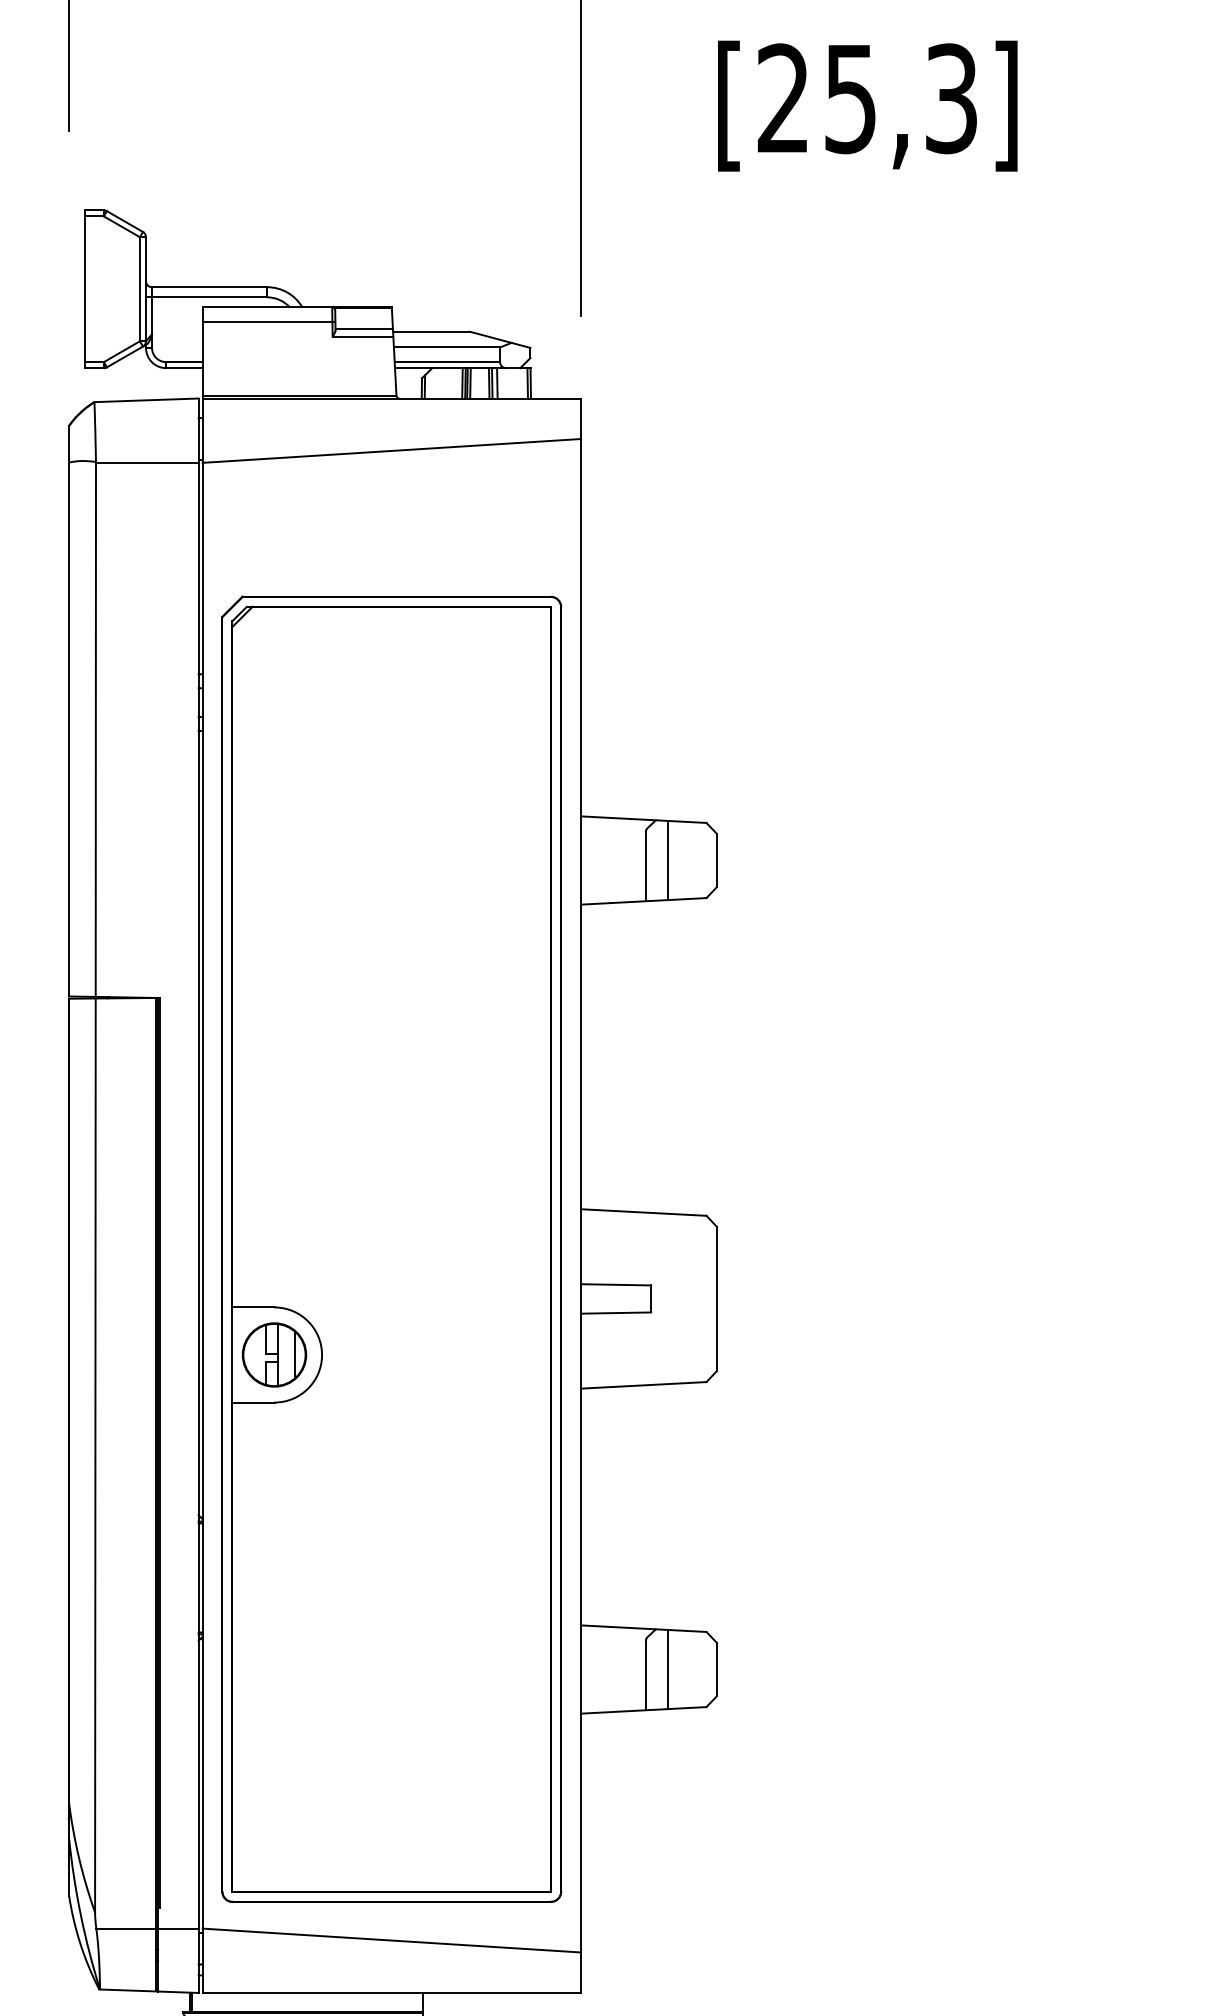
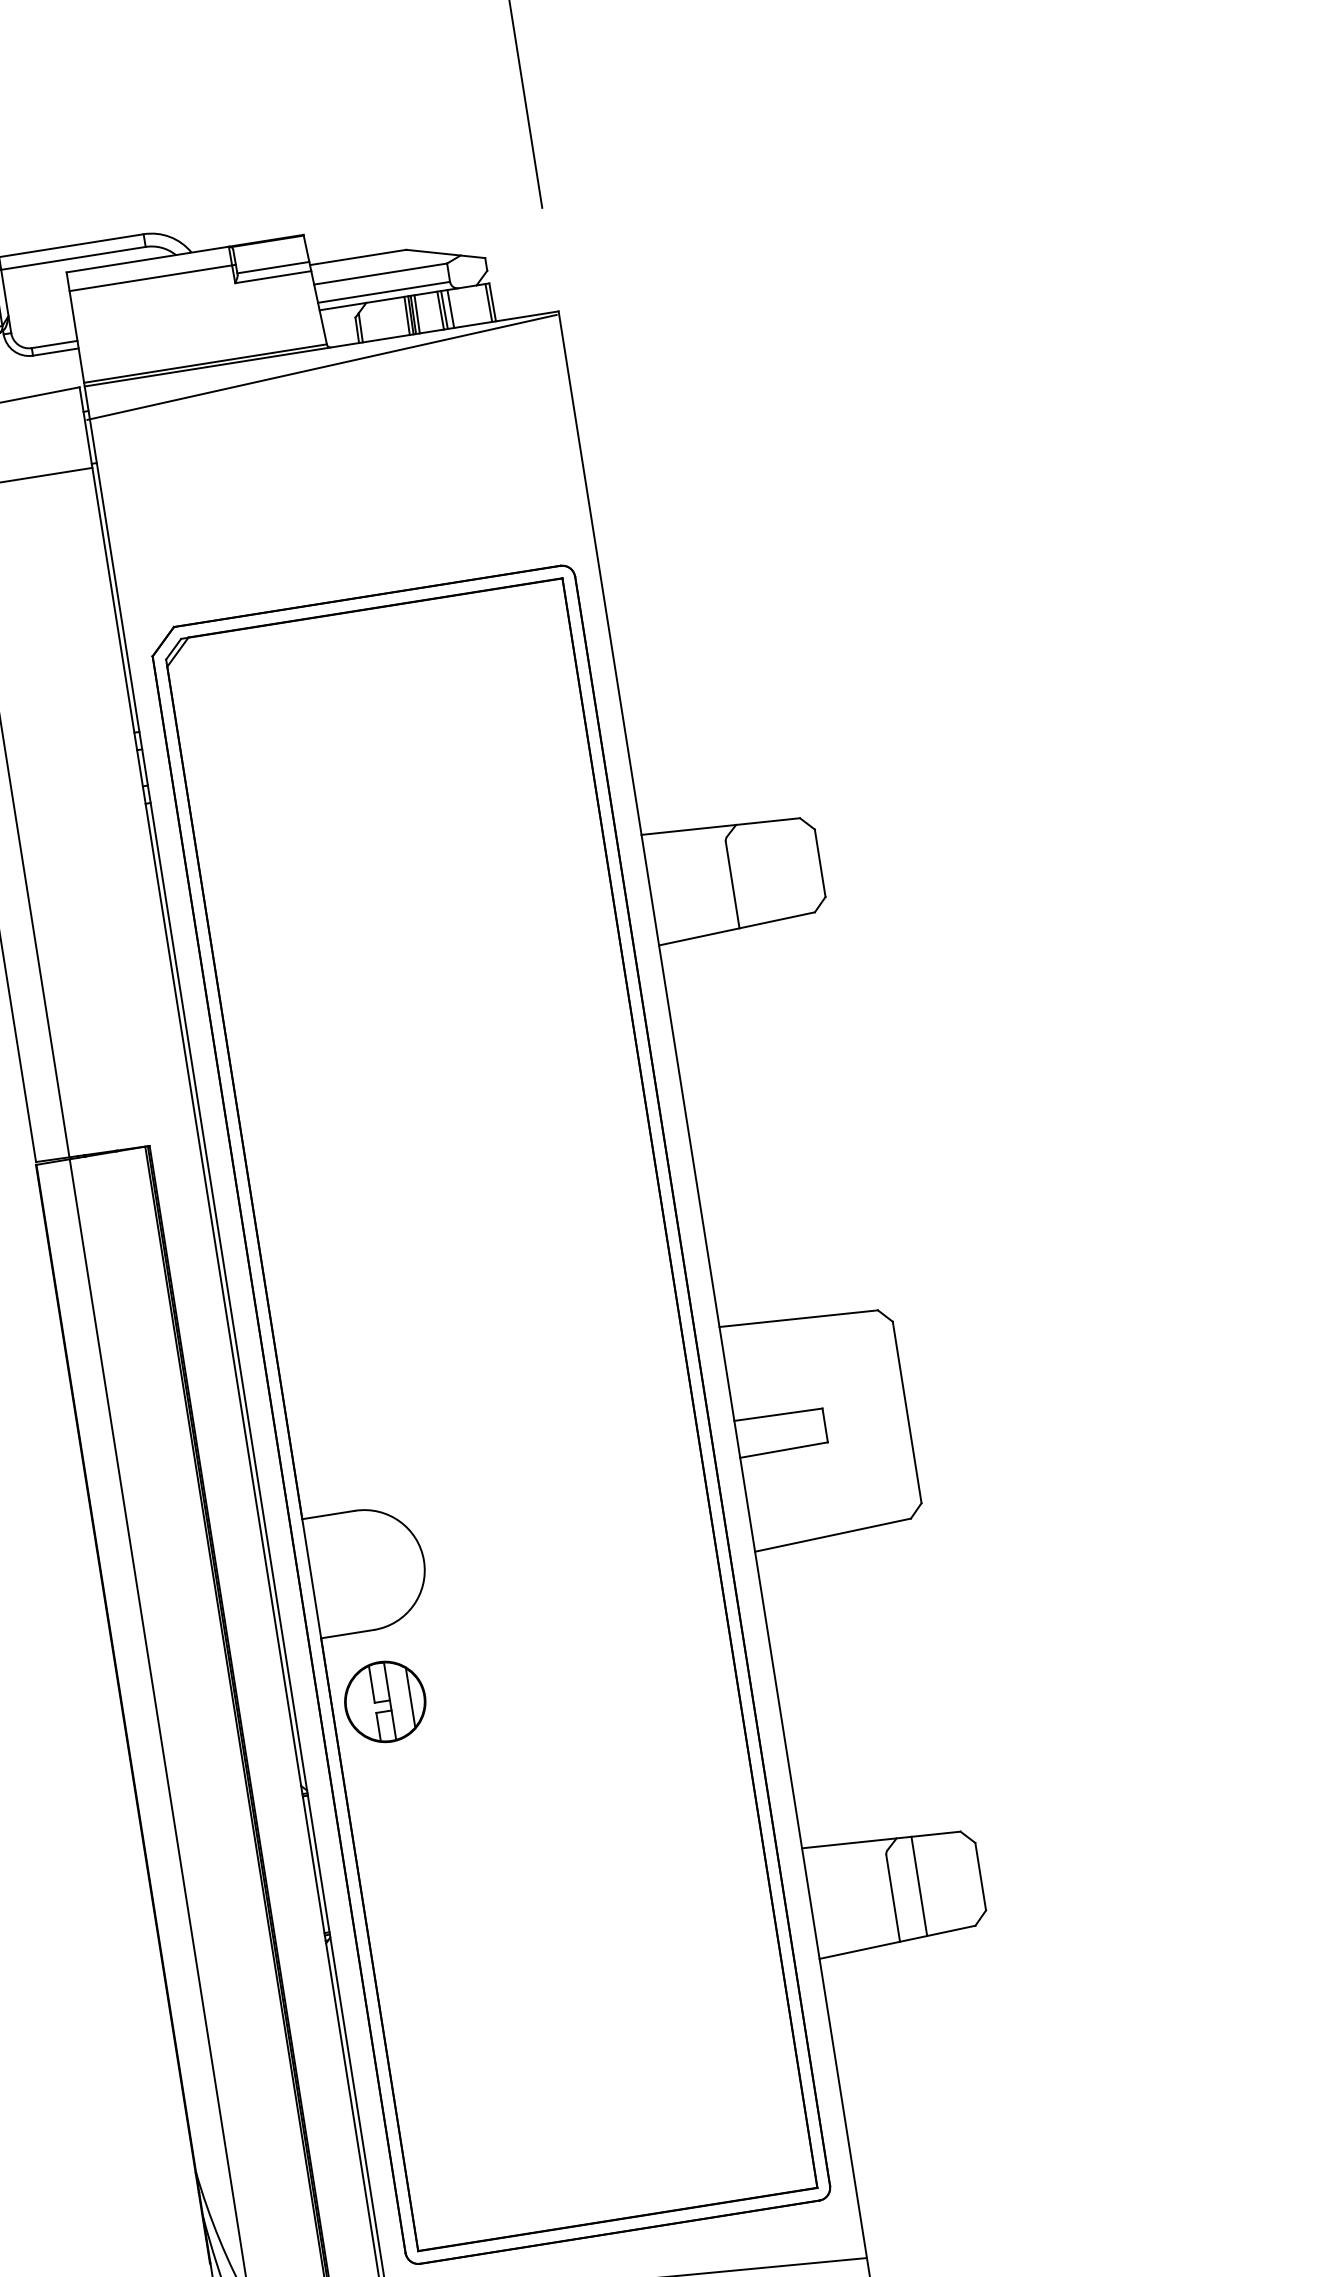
line: (391, 450) -> (321, 366), moved
line: (667, 860) -> (758, 872), removed
part: (274, 1354) -> (385, 1701), moved

